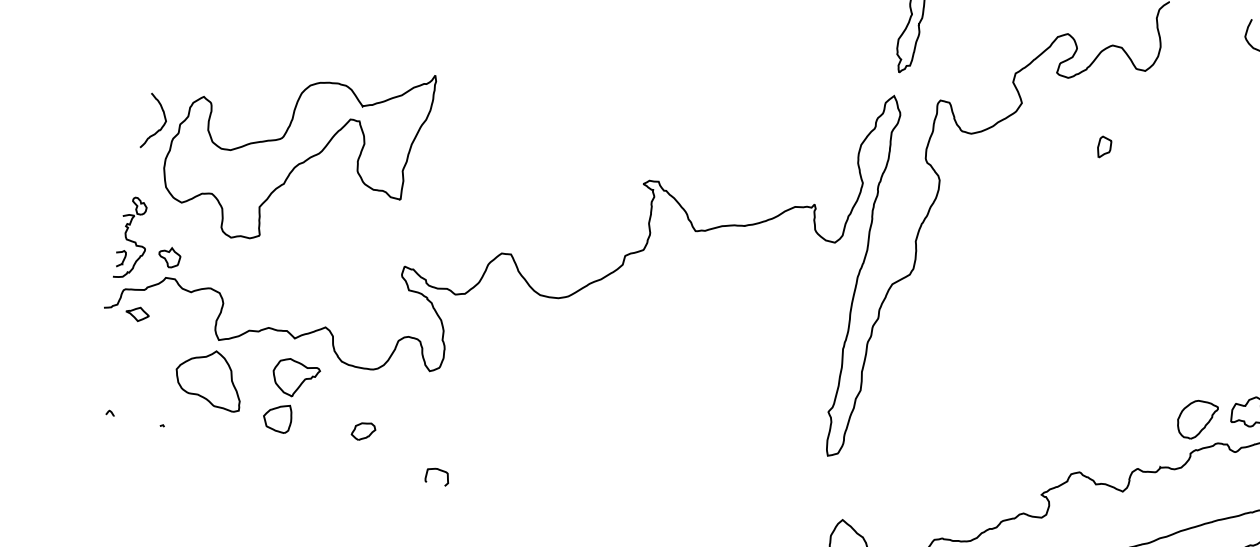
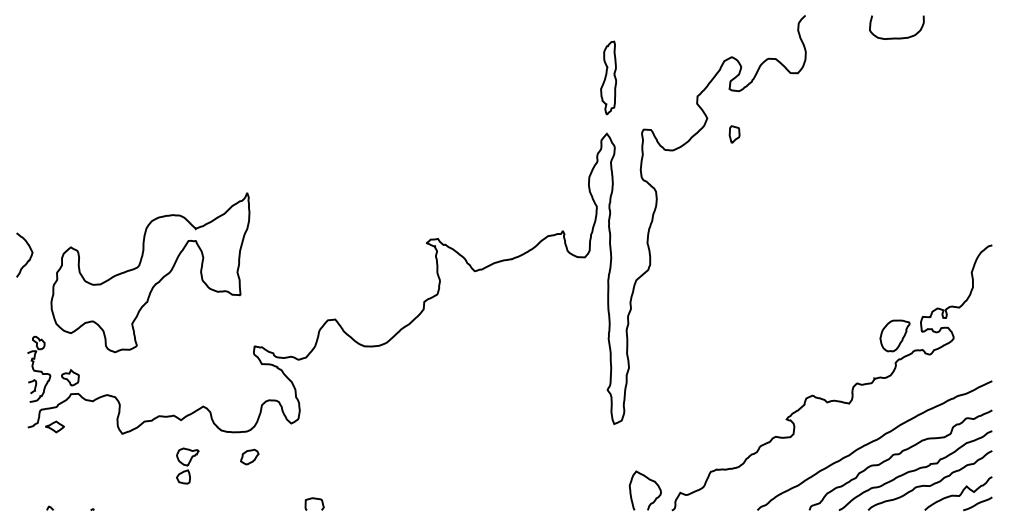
curve: (161, 126) -> (29, 257), moved
part: (1104, 147) -> (734, 134), moved
part: (209, 378) -> (121, 465), removed
part: (290, 396) -> (187, 465), size x0.6
part: (363, 430) -> (249, 456), moved

